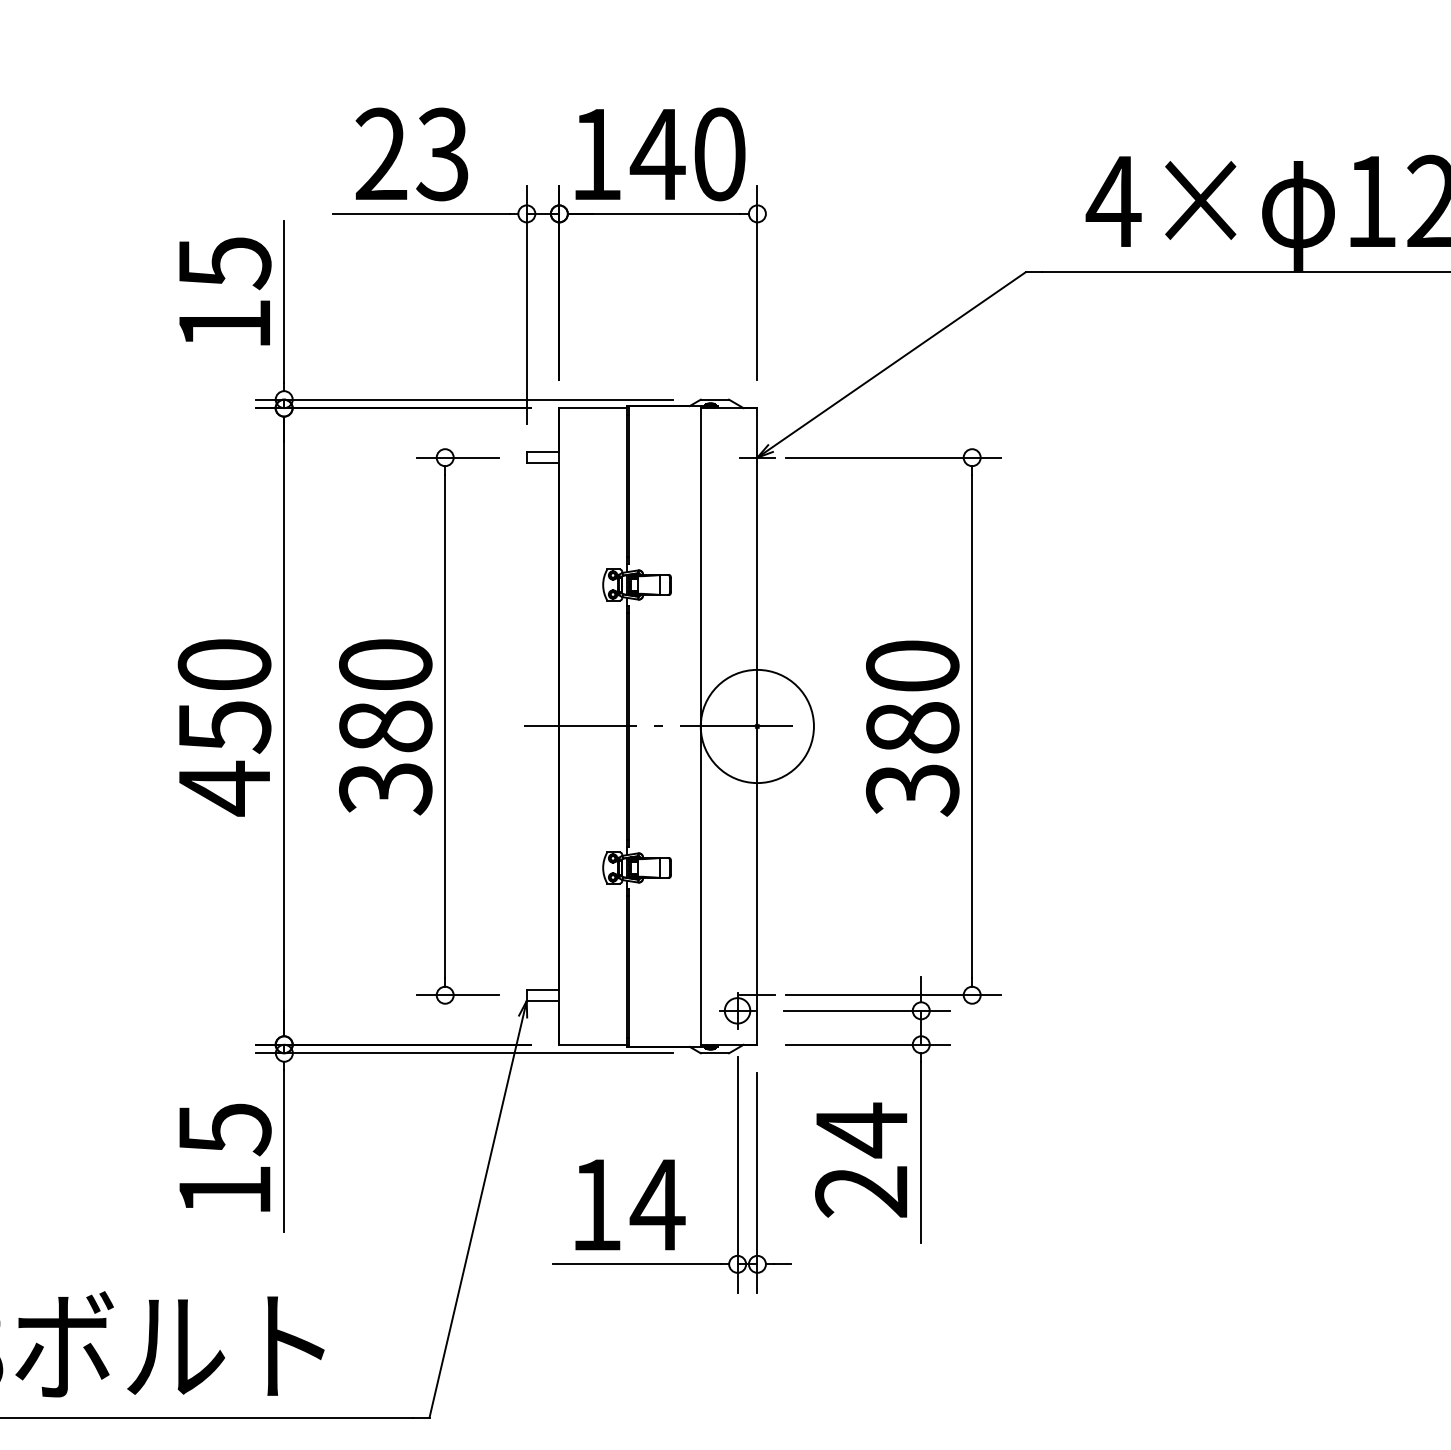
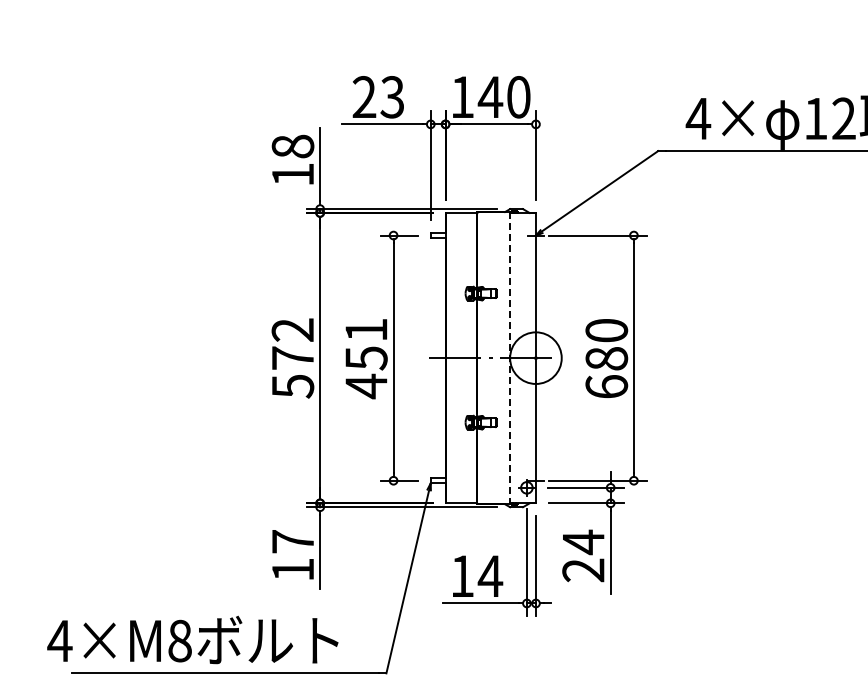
text: (223, 262) -> (292, 146), 15 -> 18
text: (223, 727) -> (292, 358), 450 -> 572
text: (385, 727) -> (366, 358), 380 -> 451
line: (701, 727) -> (510, 358), solid -> dashed
text: (912, 790) -> (606, 387), 380 -> 680
text: (225, 1128) -> (293, 541), 15 -> 17

